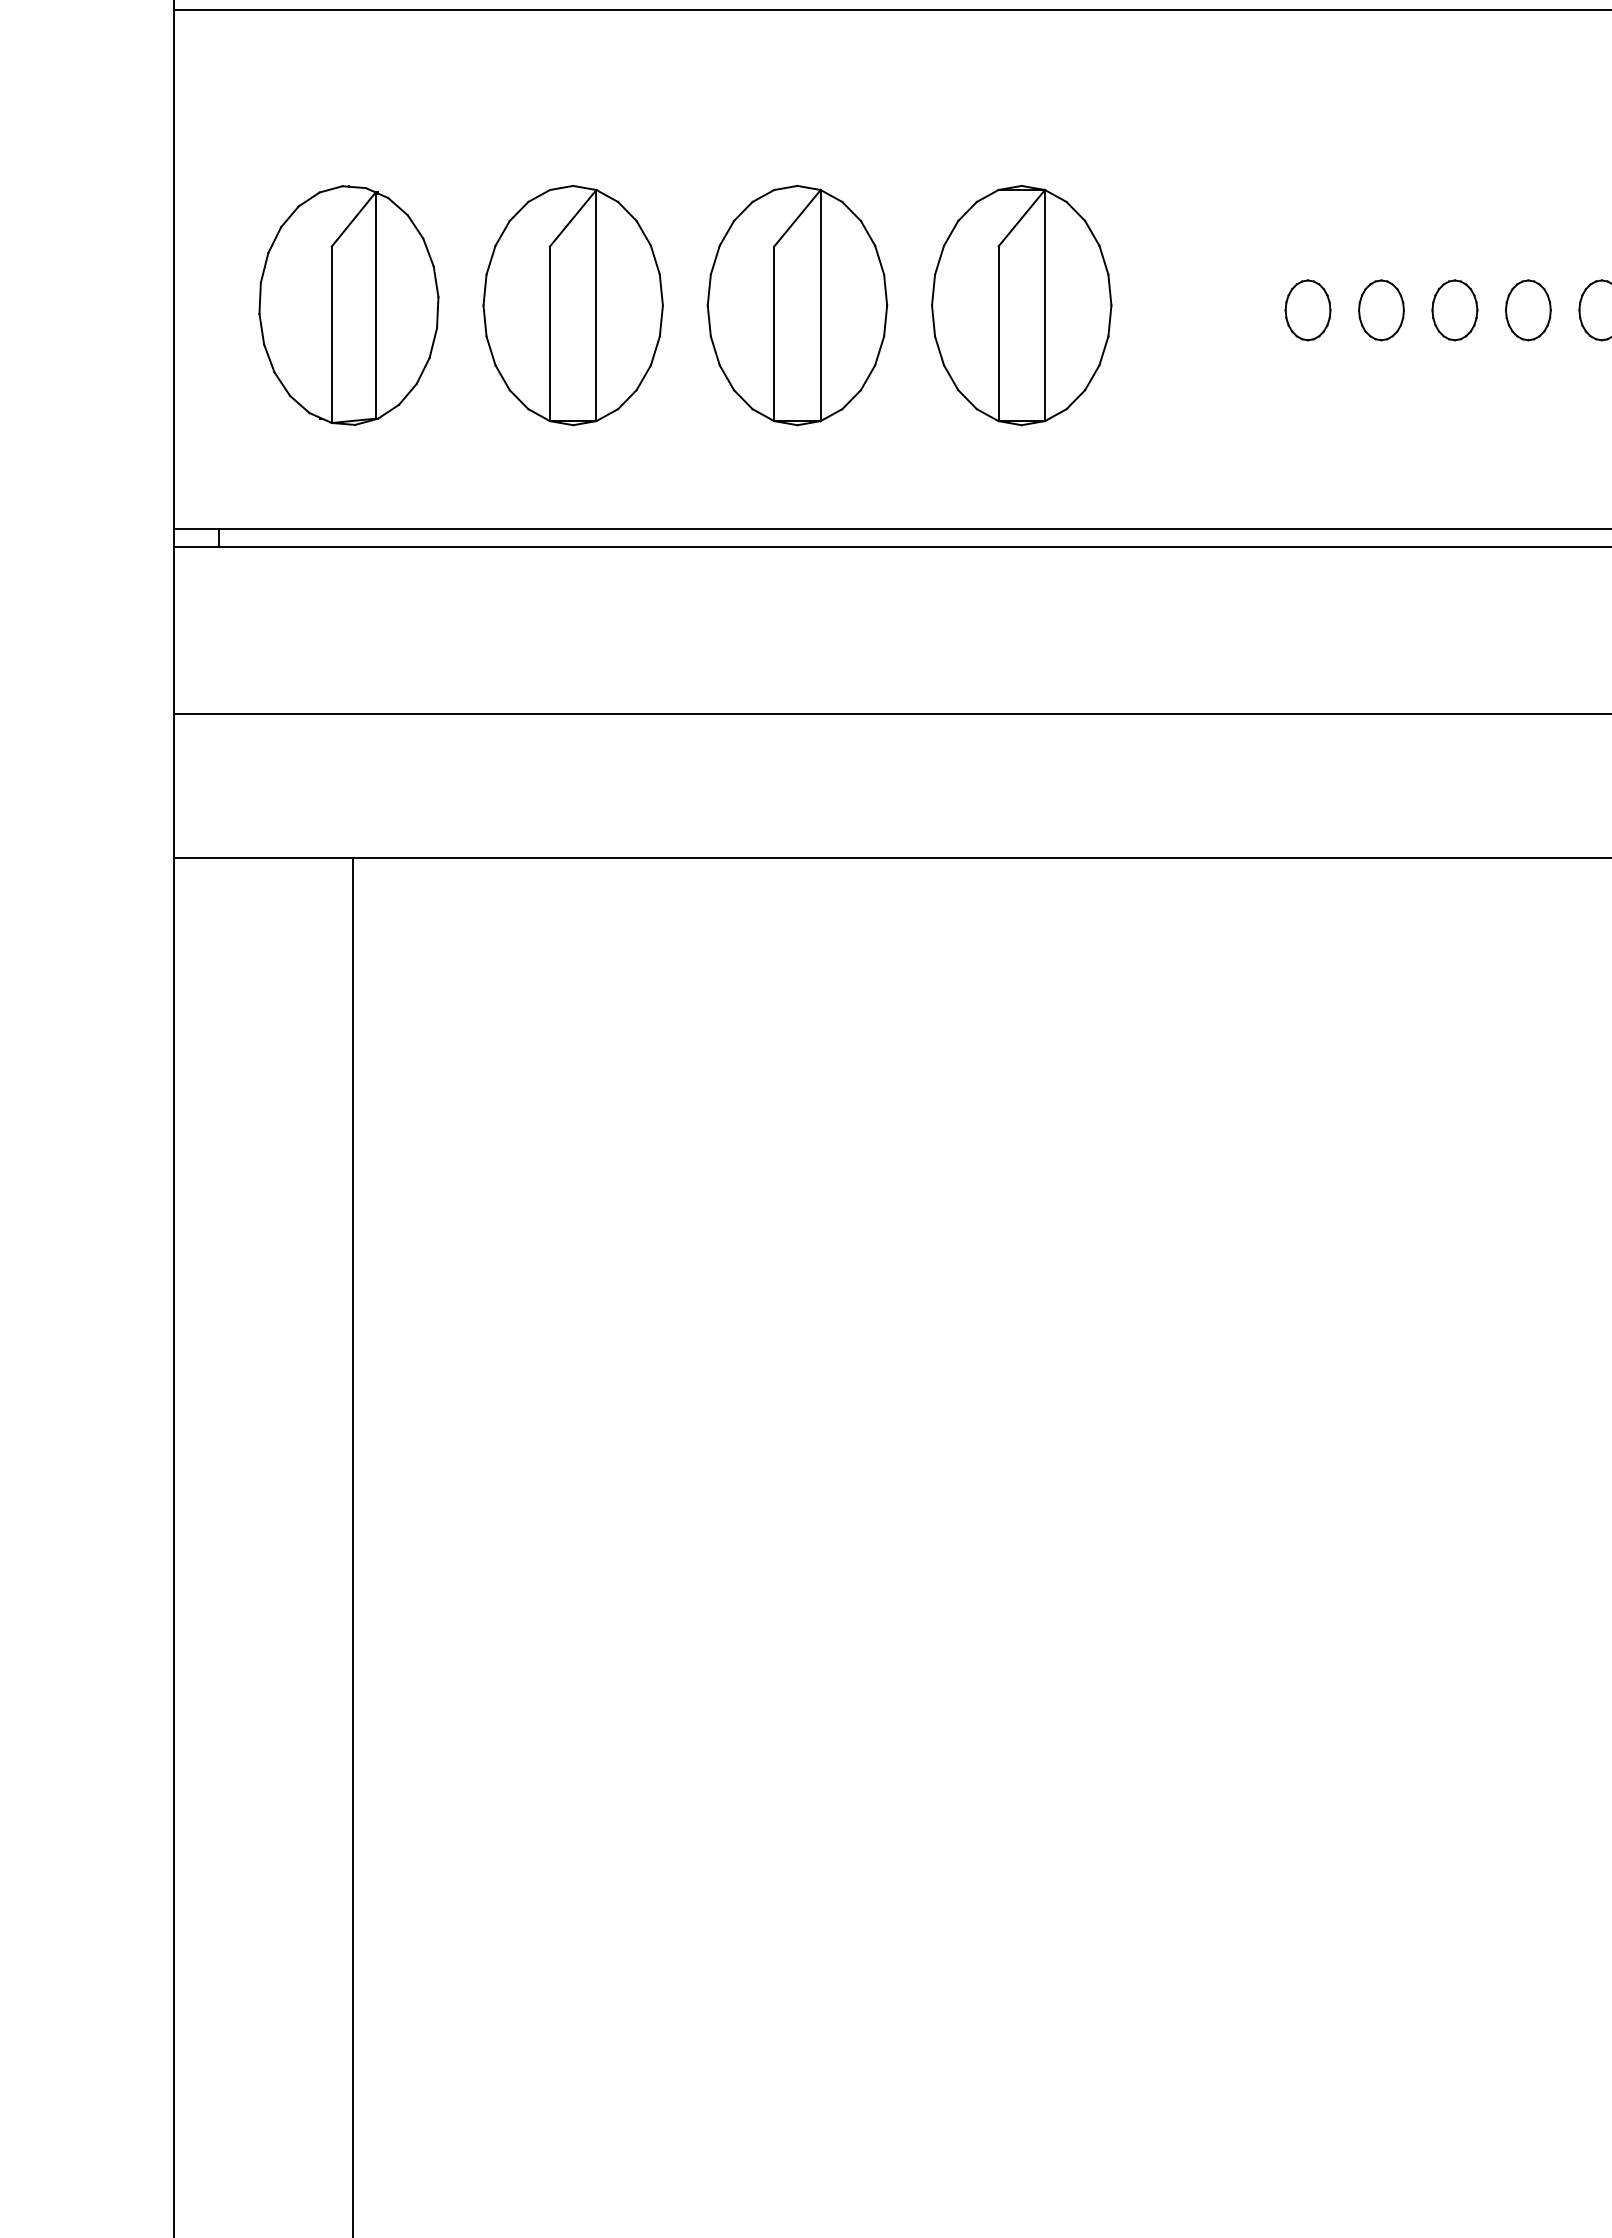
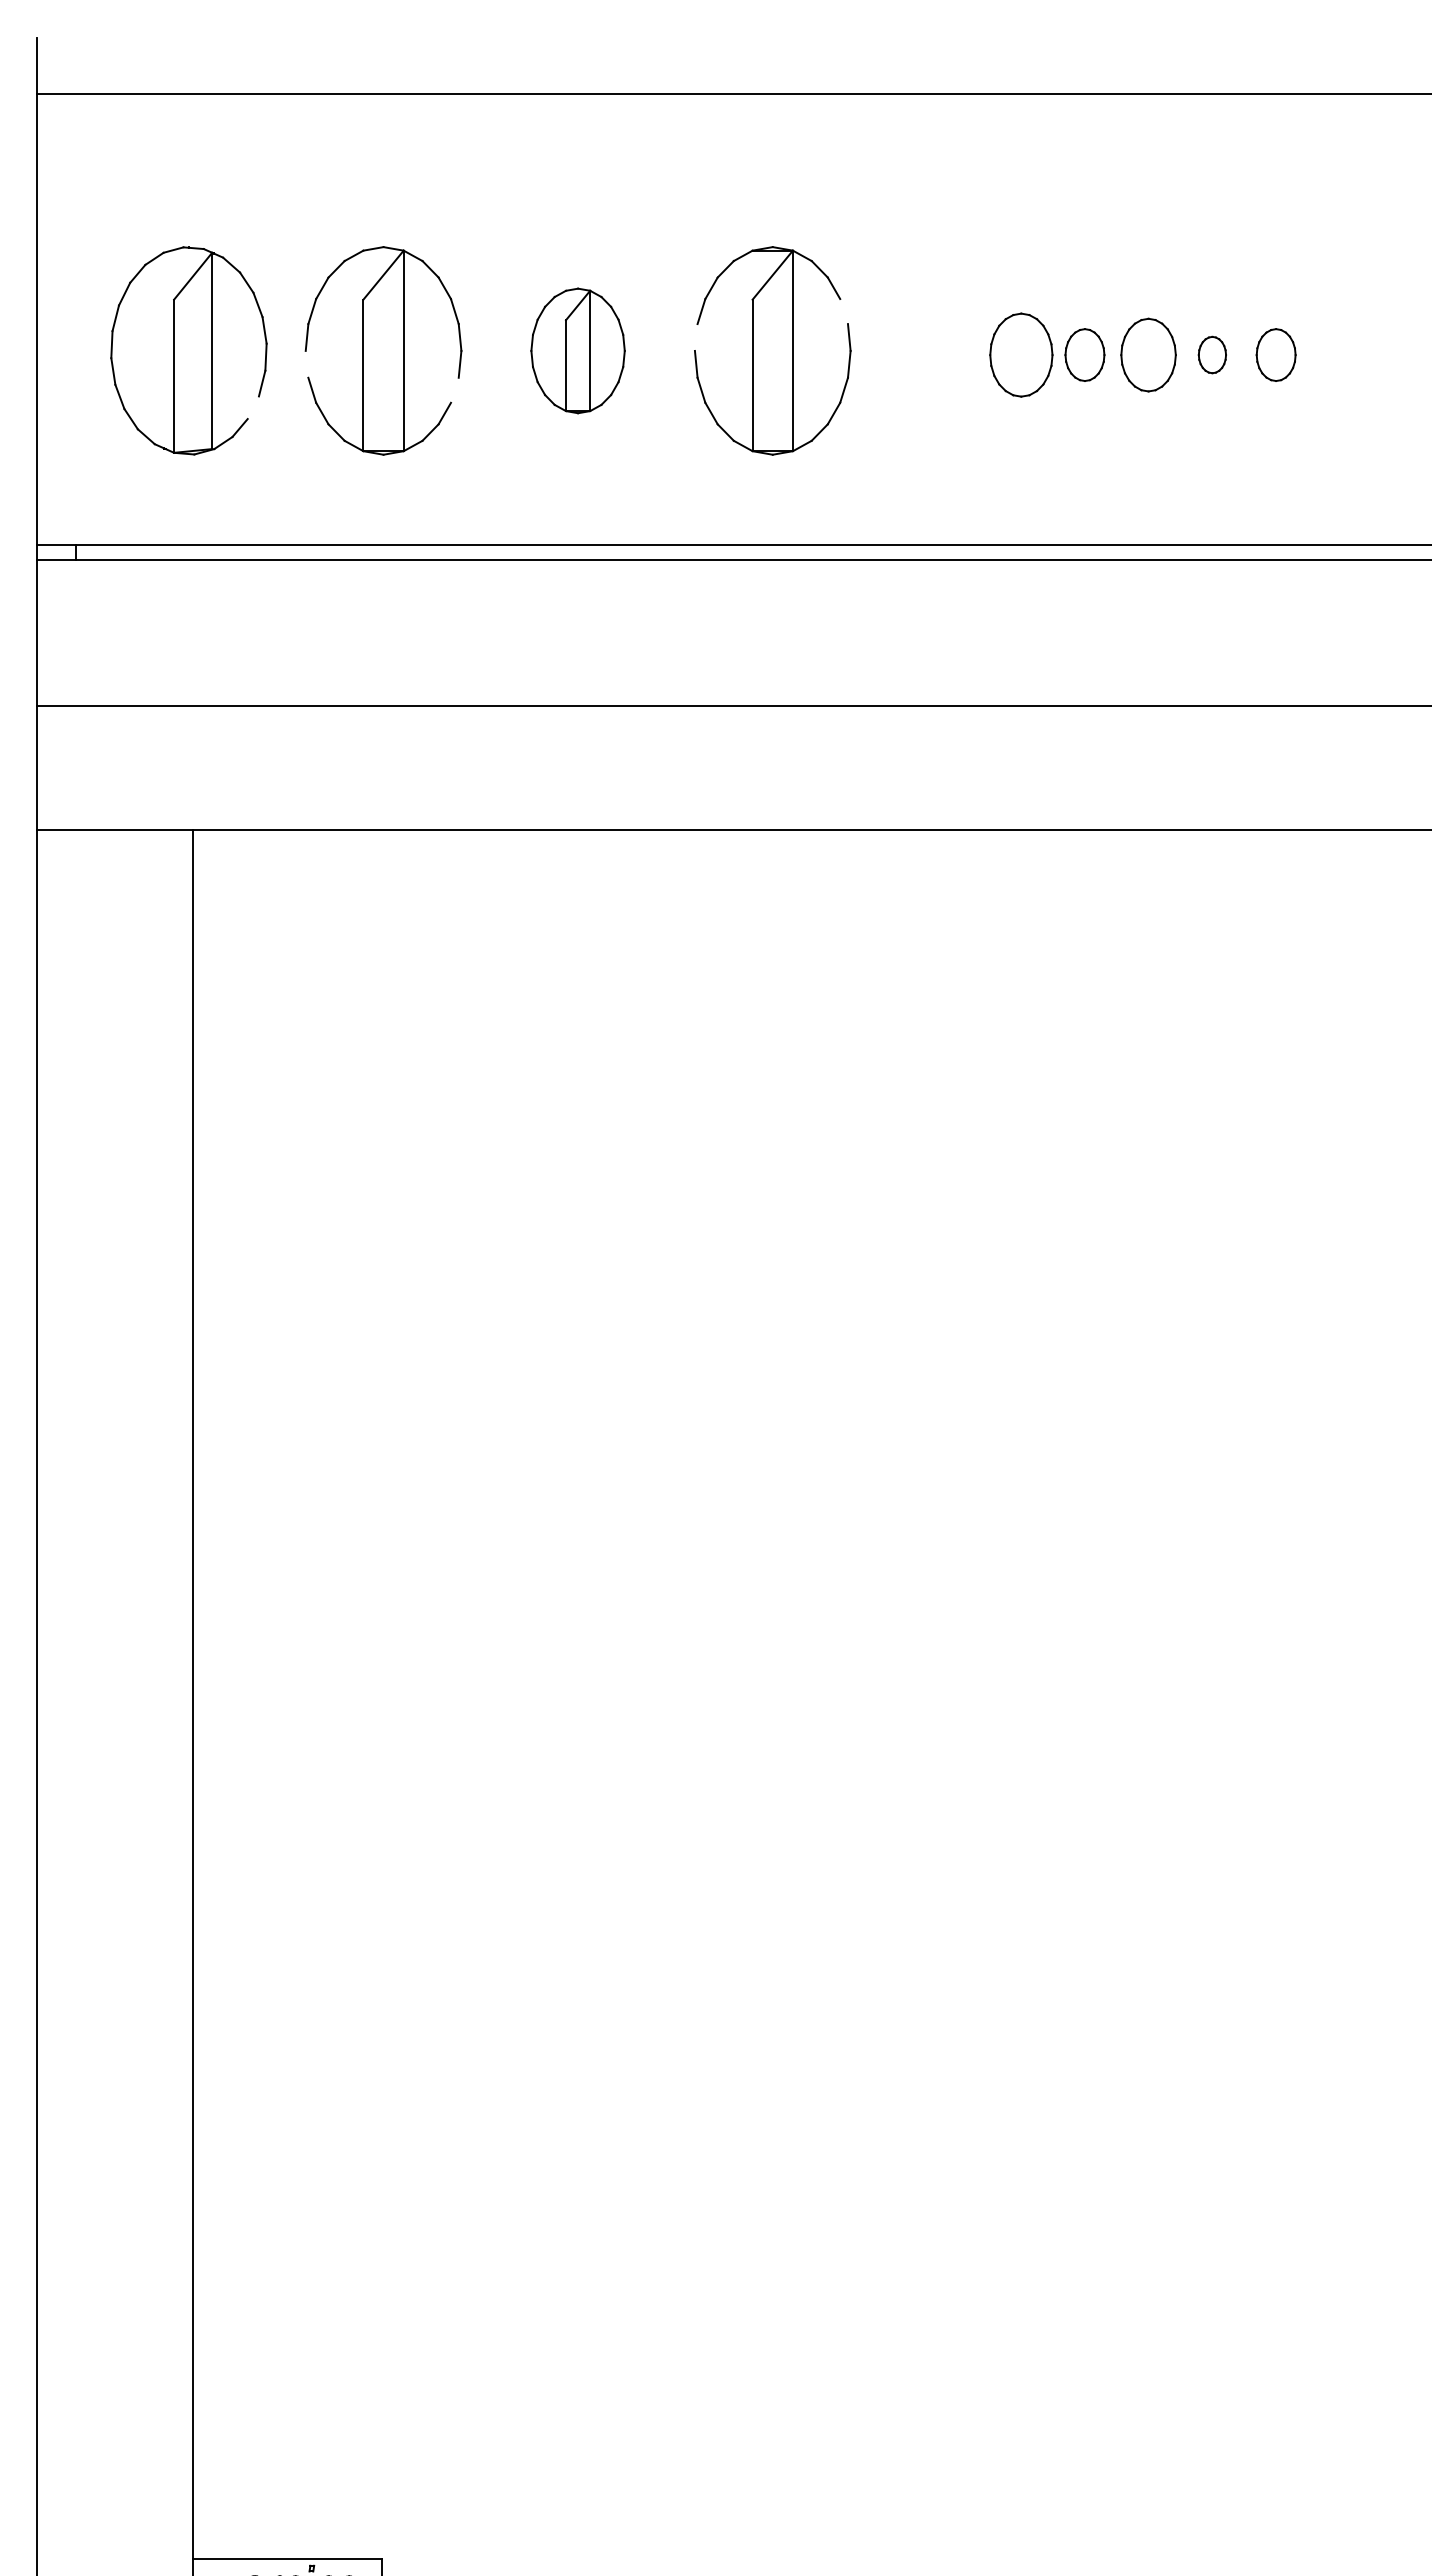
line: (1103, 260) -> (843, 311), removed
line: (932, 290) -> (695, 337), removed
part: (796, 305) -> (577, 350), size x0.6
part: (1307, 309) -> (1020, 354), size x1.6
part: (1454, 309) -> (1148, 354), size x1.4
part: (1528, 309) -> (1212, 354), size x0.7
line: (484, 320) -> (306, 363), removed
line: (654, 350) -> (454, 389), removed
line: (422, 370) -> (252, 407), removed

